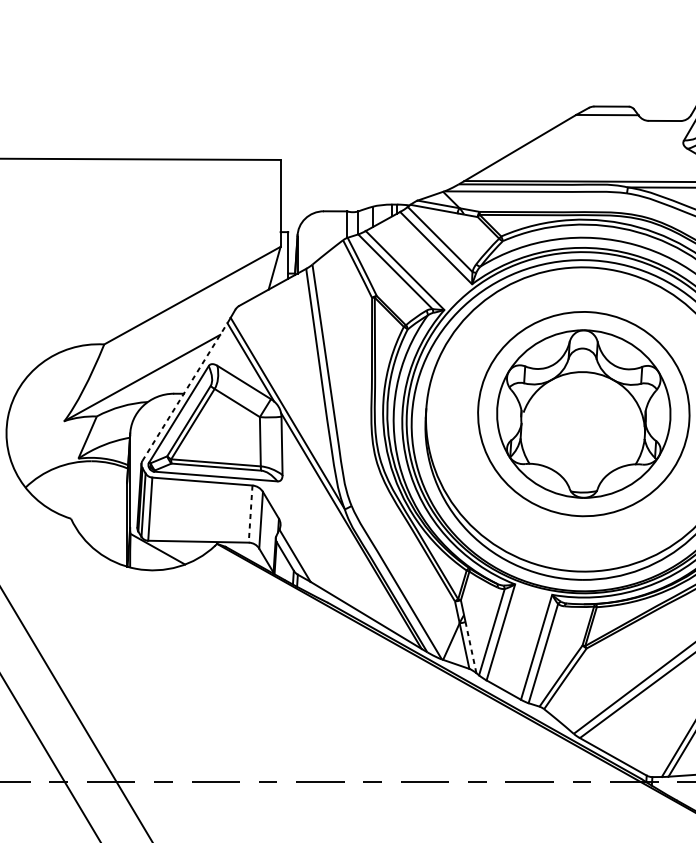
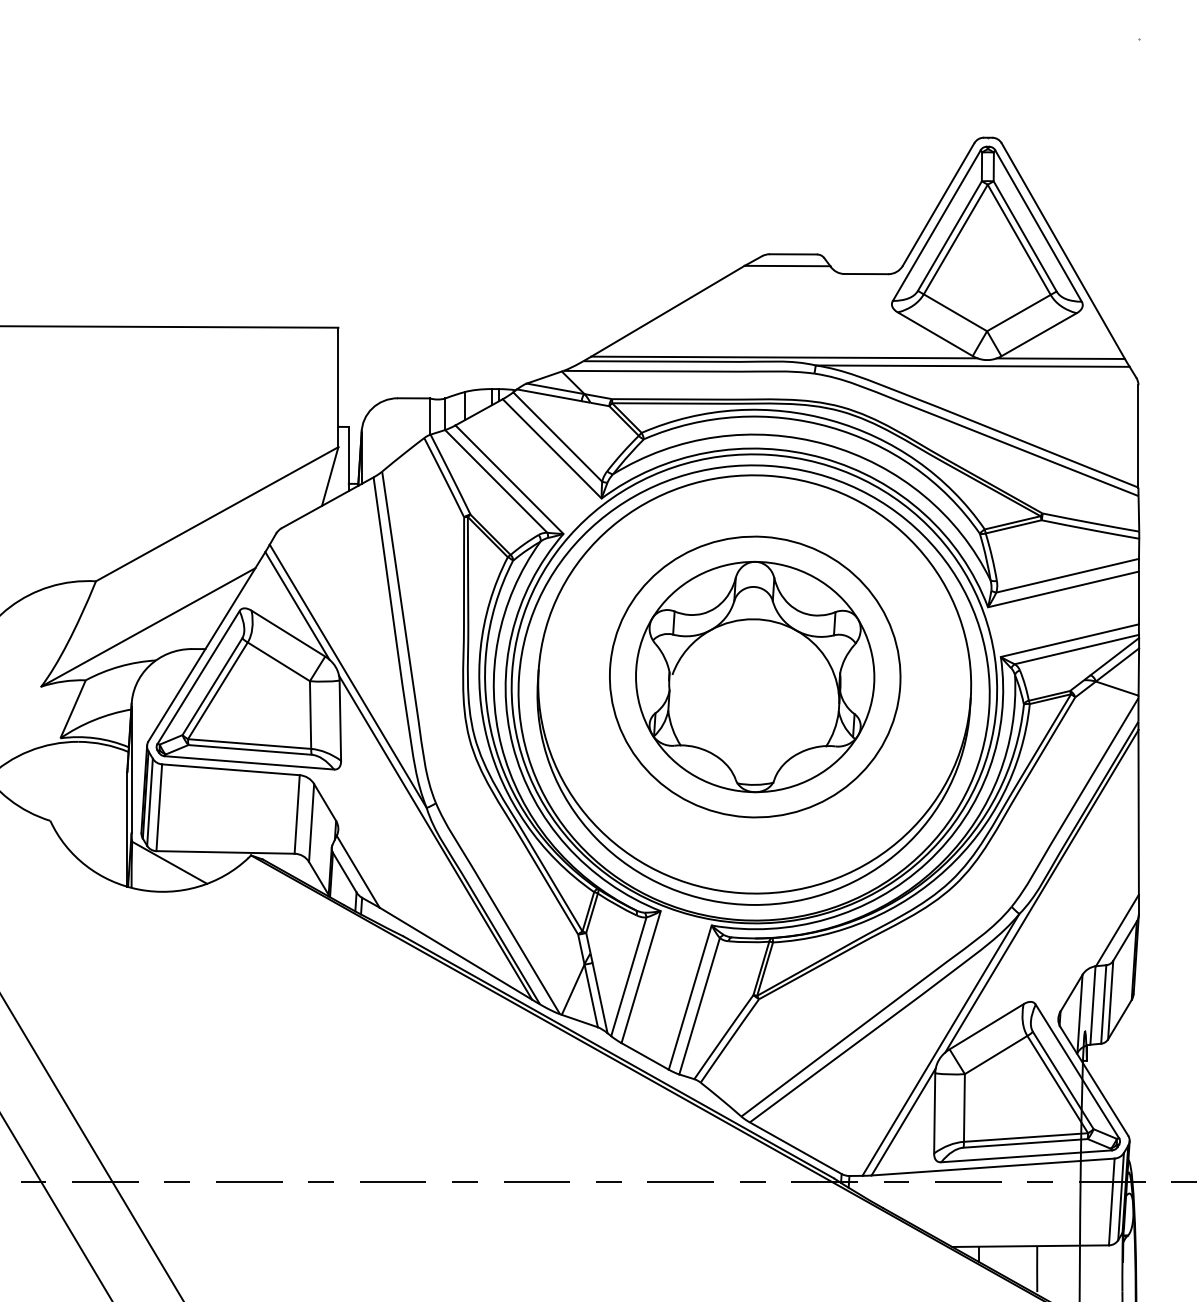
line: (185, 391) -> (207, 646), dashed -> solid
line: (250, 514) -> (297, 814), dashed -> solid
line: (471, 647) -> (600, 998), dashed -> solid

